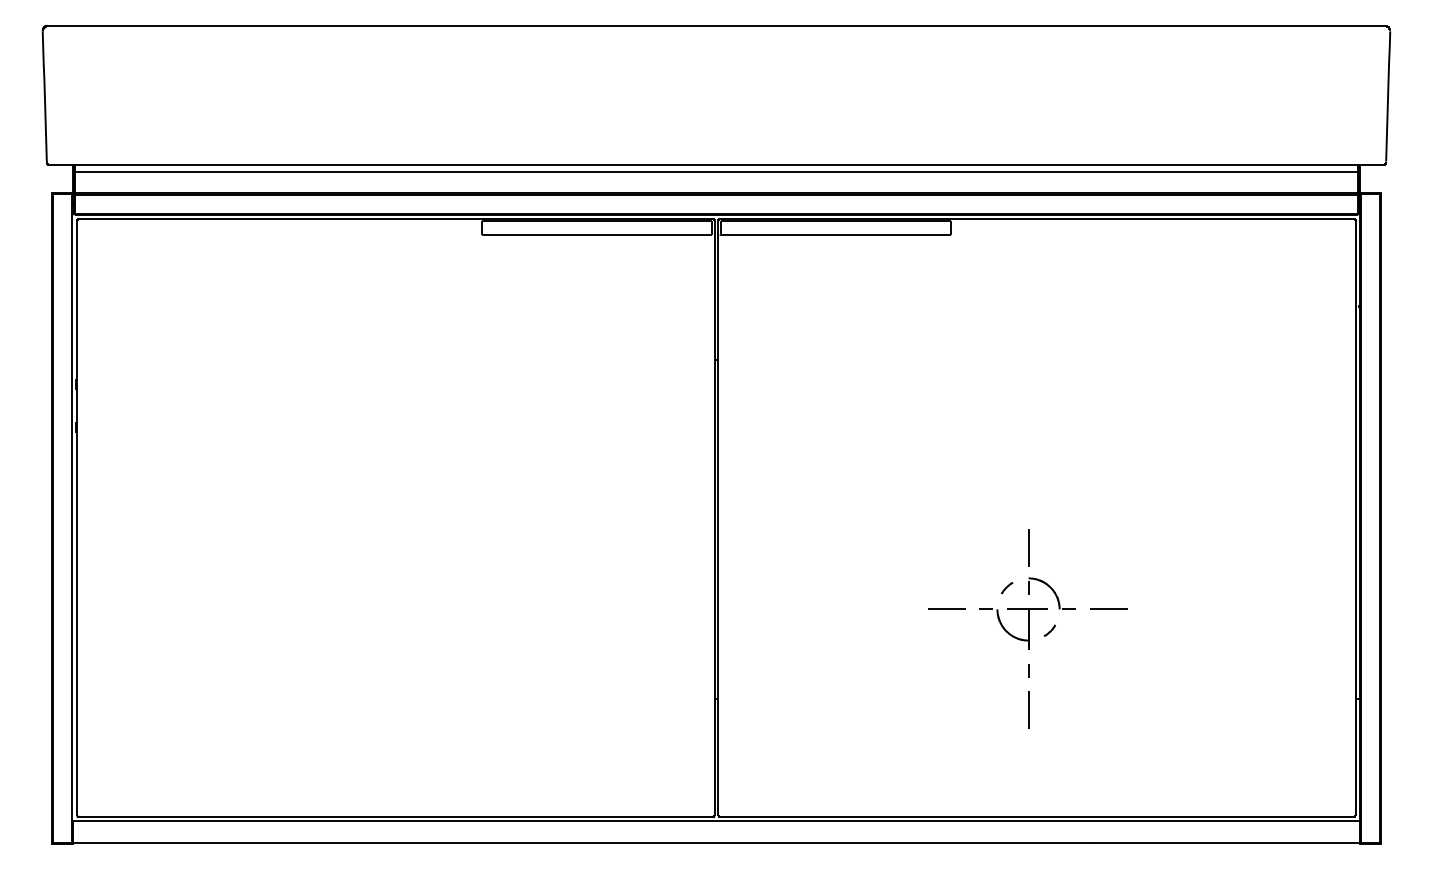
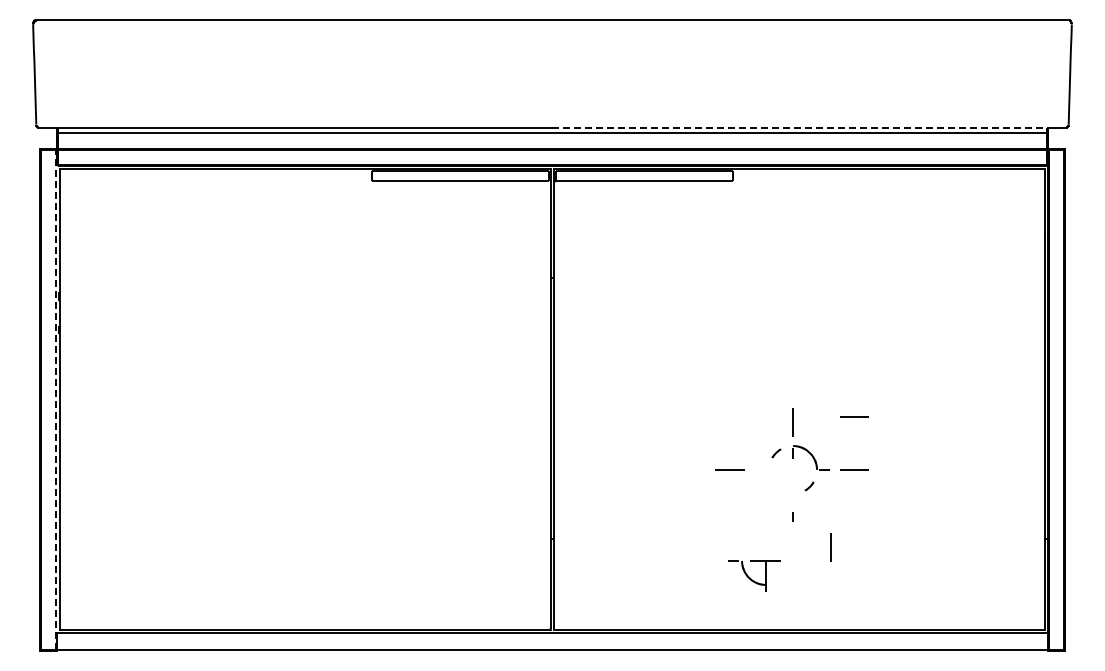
line: (1042, 165) -> (803, 127), solid -> dashed
line: (71, 518) -> (55, 399), solid -> dashed
line: (1108, 540) -> (854, 416), added
part: (1013, 628) -> (754, 575), moved
line: (1027, 710) -> (830, 547), moved

